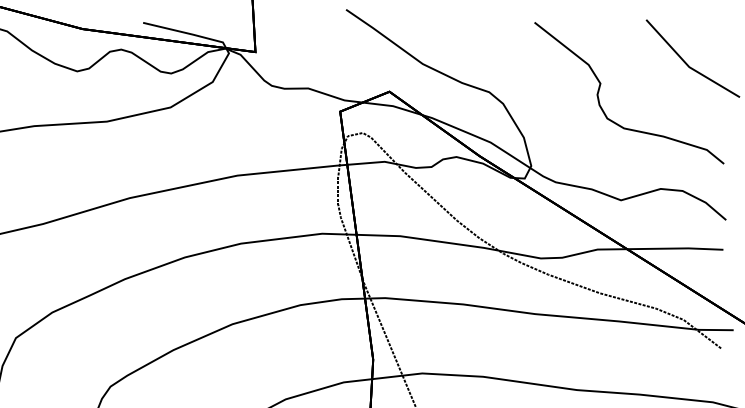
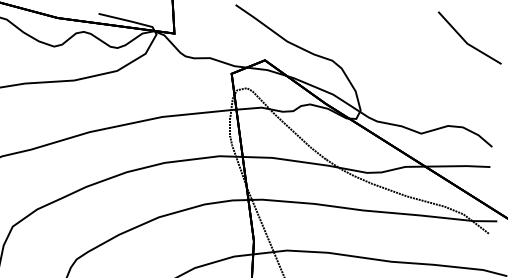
curve: (602, 84) -> (408, 55), removed

